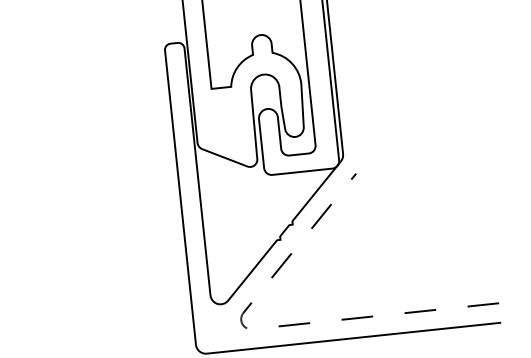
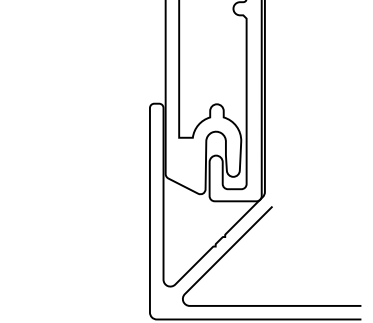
line: (261, 327) -> (196, 305), dashed -> solid

